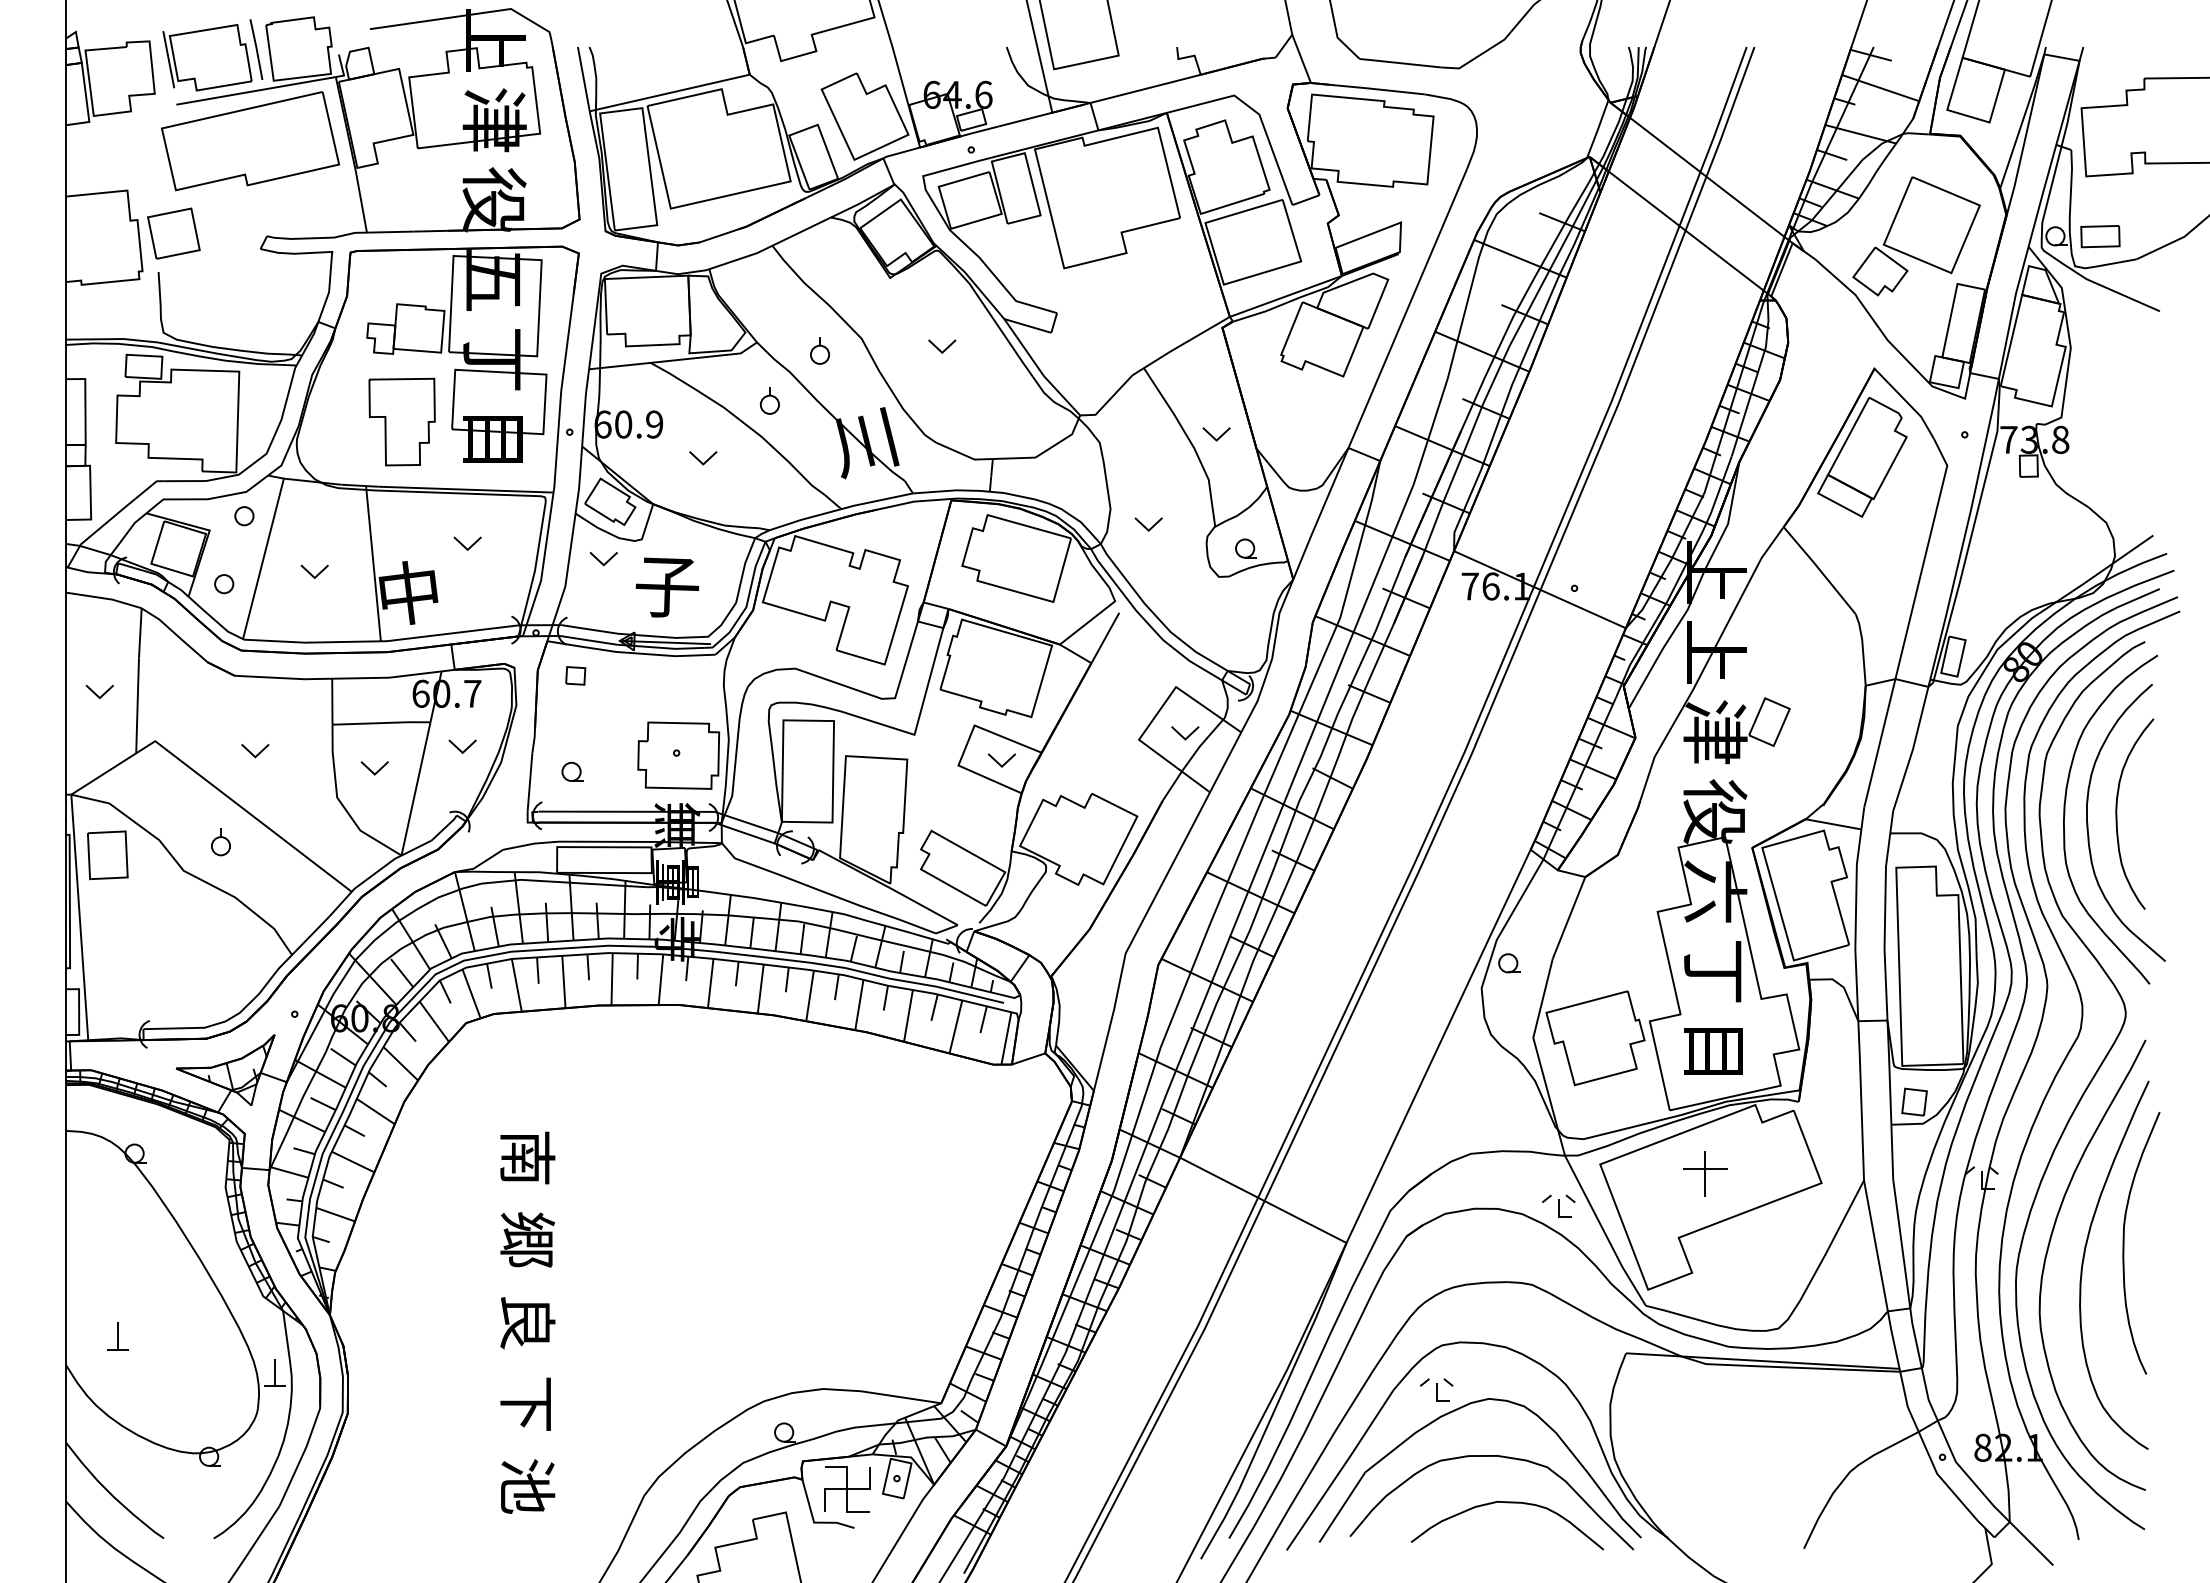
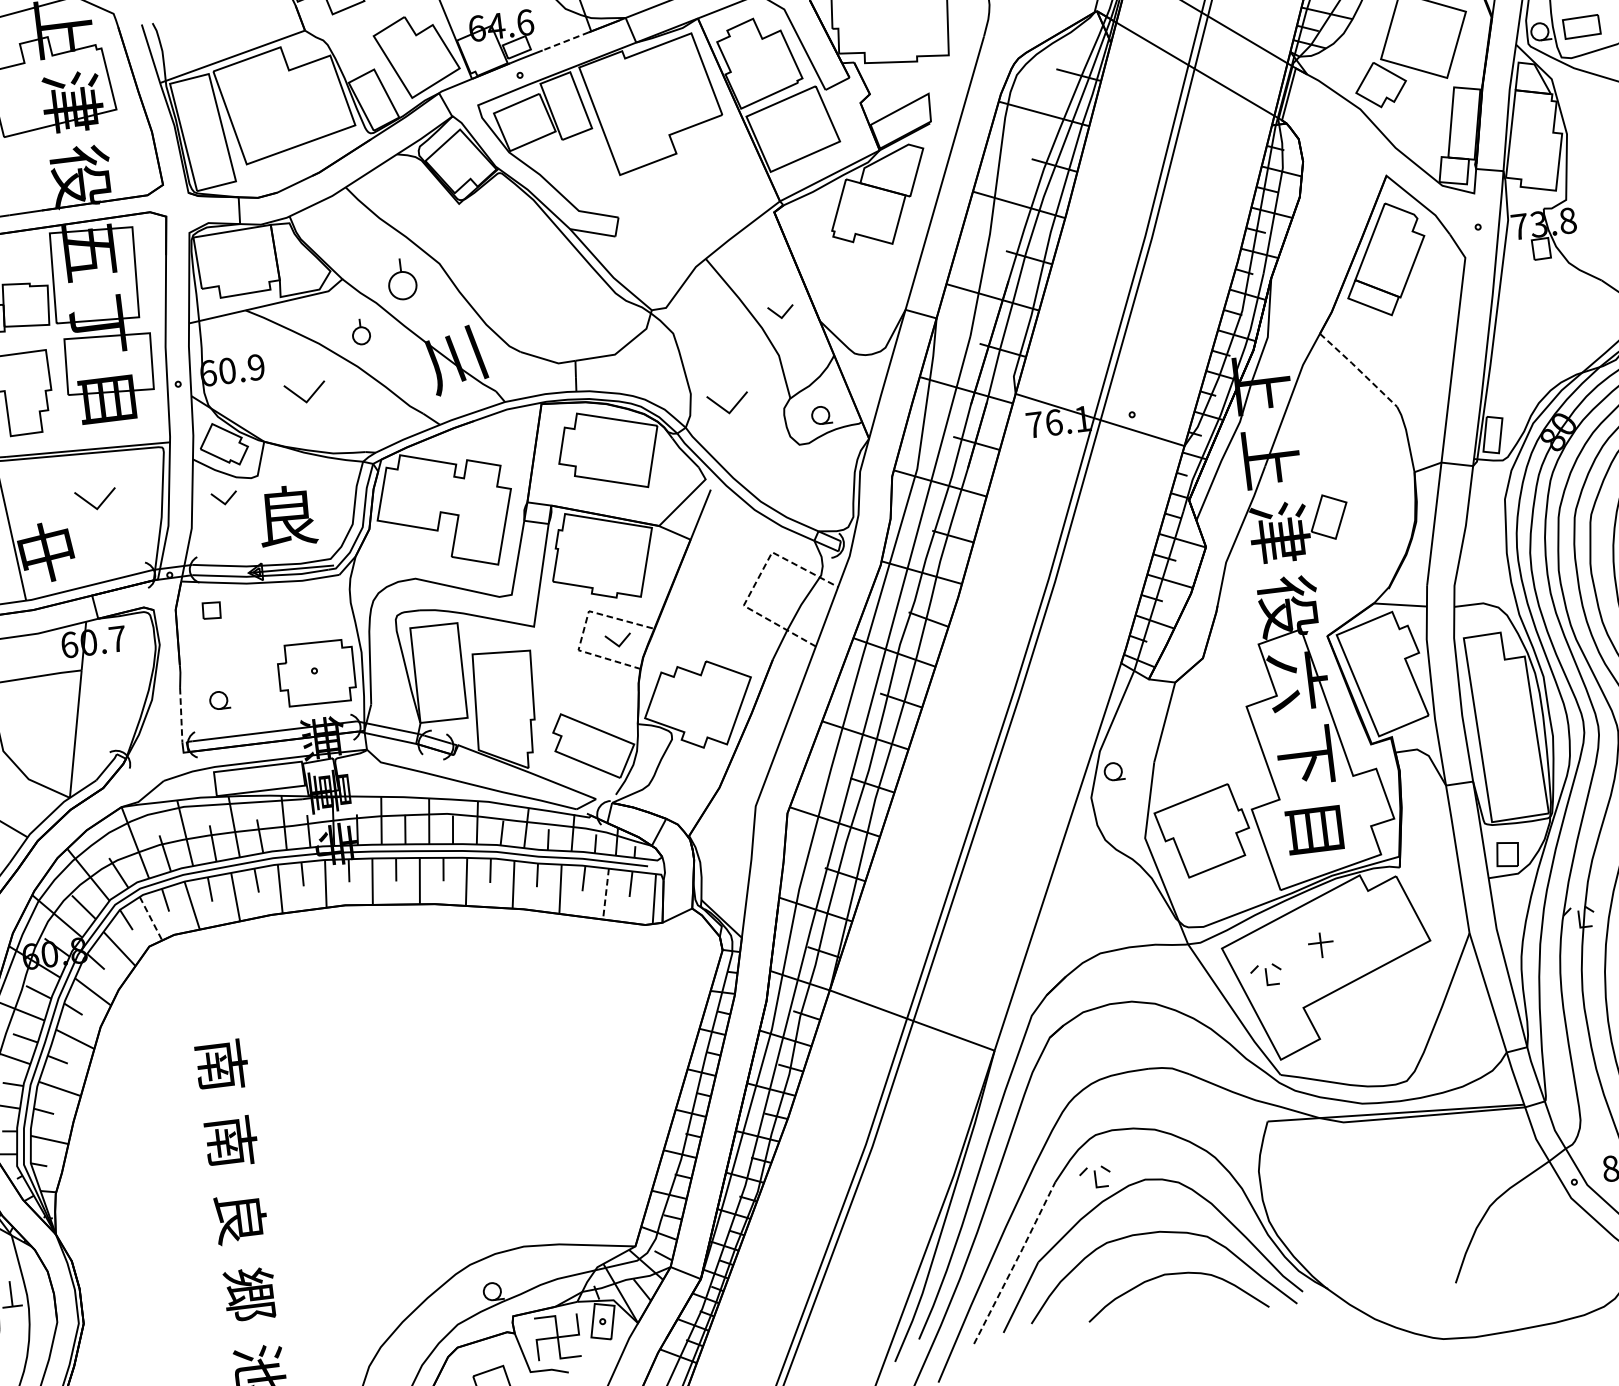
line: (1023, 120) -> (565, 41), solid -> dashed
part: (942, 346) -> (515, 261), removed
part: (819, 350) -> (401, 279), size x1.6
part: (703, 458) -> (305, 393), size x1.6
part: (1148, 524) -> (727, 404), size x1.6
part: (467, 543) -> (95, 499), size x1.6
line: (1820, 570) -> (1359, 370), solid -> dashed
text: (667, 585) -> (286, 515), 子 -> 良
line: (1154, 717) -> (755, 583), solid -> dashed
part: (1185, 733) -> (786, 594), removed
line: (967, 743) -> (584, 628), solid -> dashed
part: (462, 746) -> (114, 689), removed
part: (374, 768) -> (34, 719), removed
line: (529, 783) -> (180, 716), solid -> dashed
text: (1712, 971) -> (1304, 755), 丁 -> 下
line: (471, 994) -> (151, 919), solid -> dashed
line: (955, 1027) -> (605, 894), solid -> dashed
part: (1705, 1173) -> (1321, 944), size x0.6
part: (1558, 1205) -> (1266, 974), moved
text: (527, 1239) -> (231, 1141), 郷 -> 南
text: (527, 1403) -> (249, 1293), 下 -> 郷
line: (1341, 1469) -> (1015, 1262), solid -> dashed

